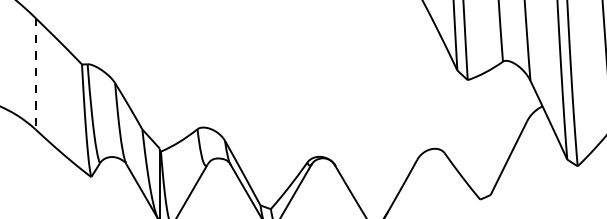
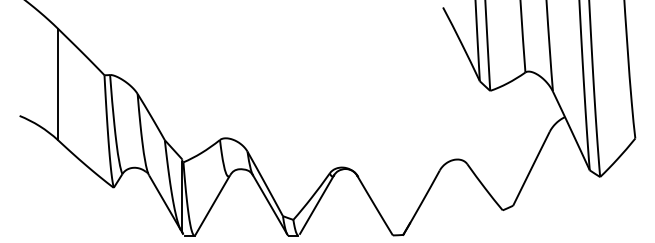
line: (36, 73) -> (58, 84), dashed -> solid

